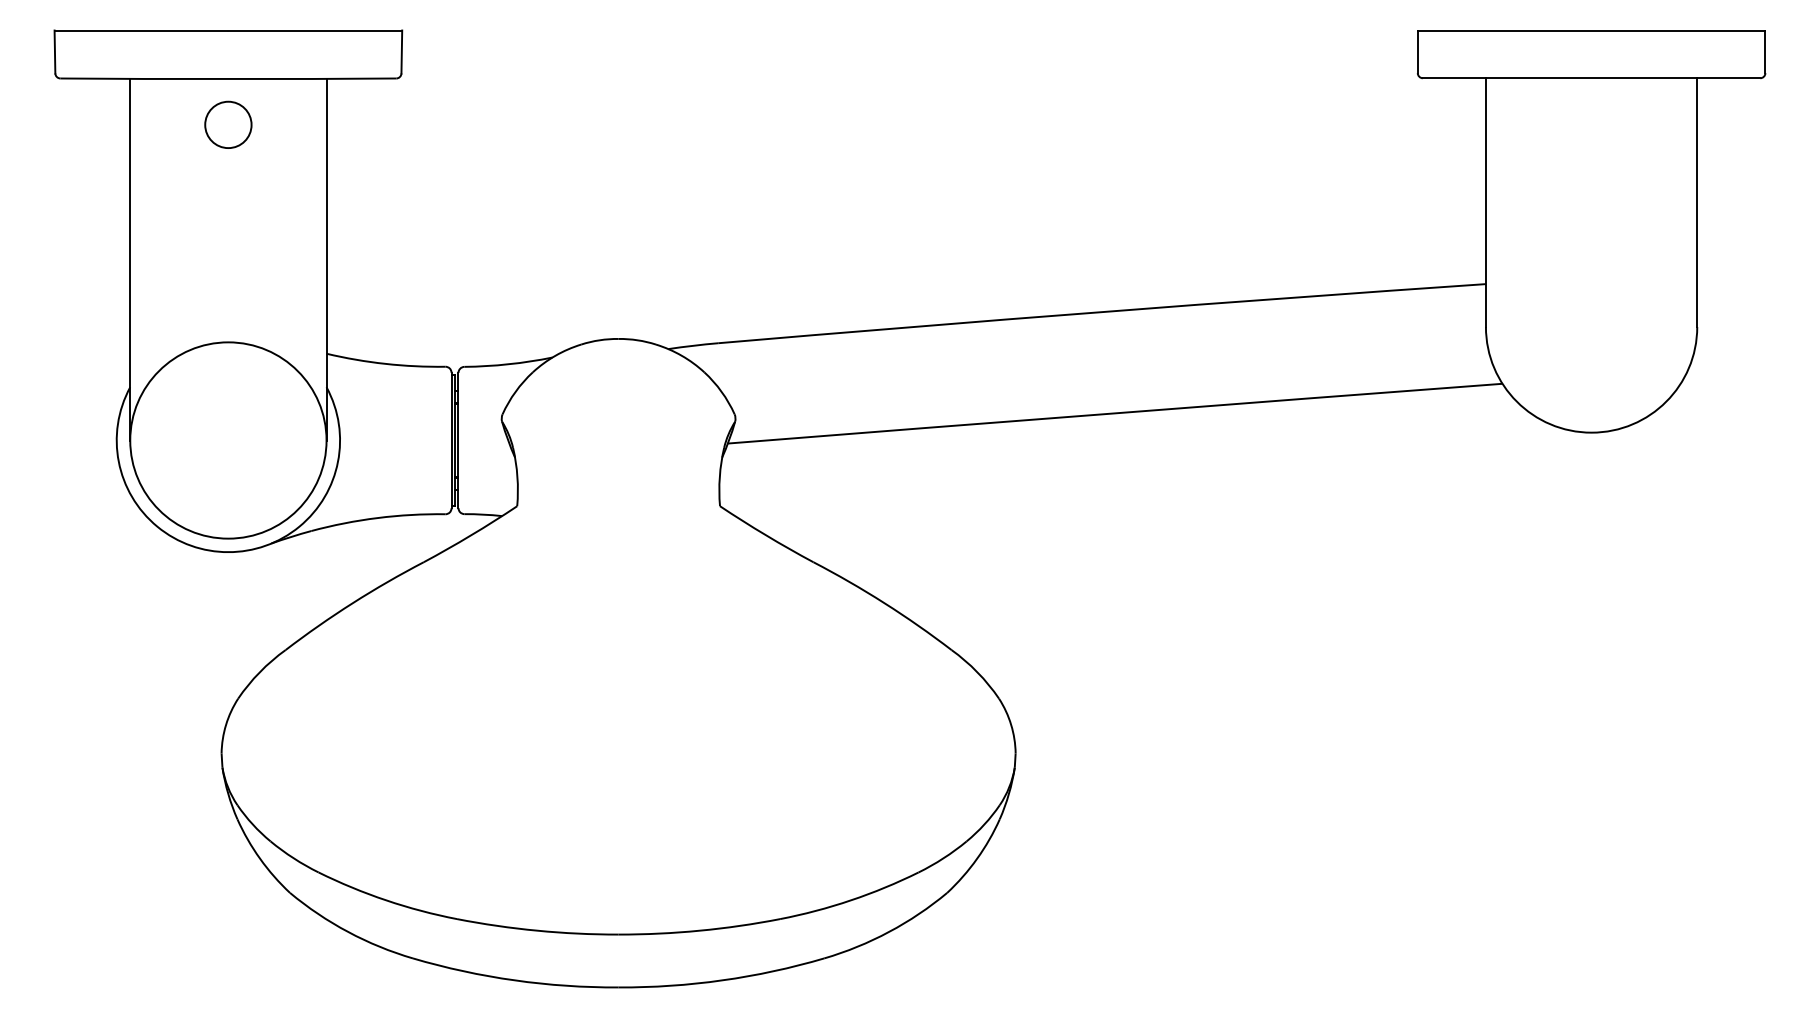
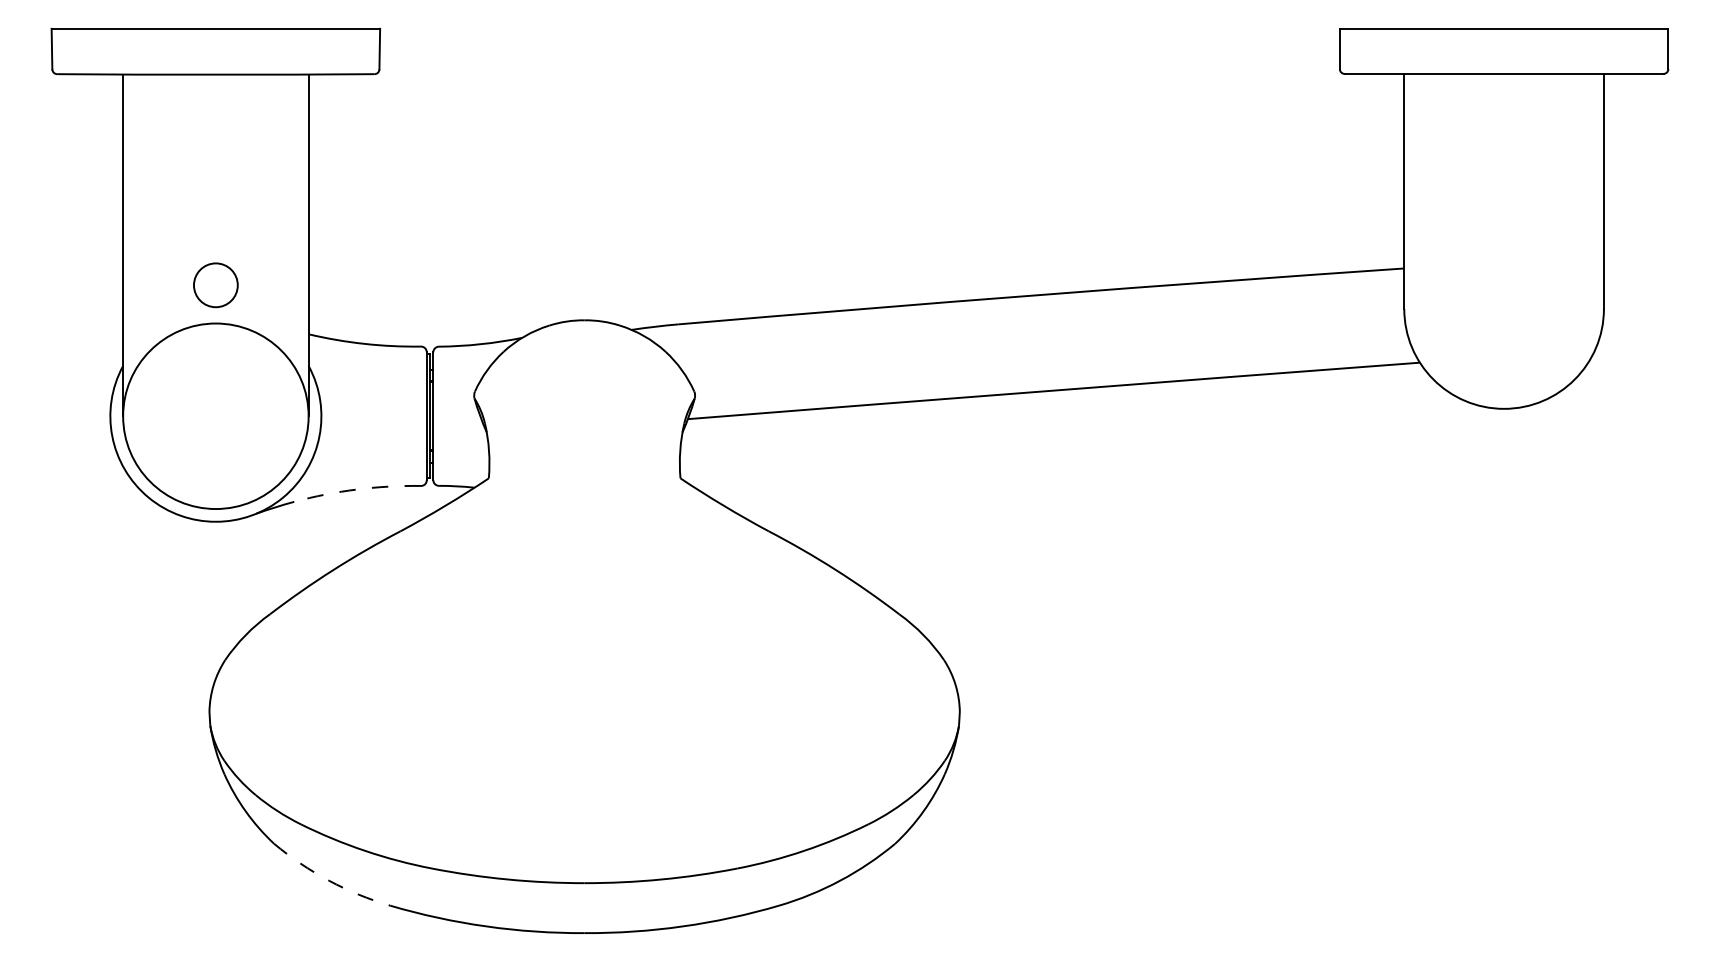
circle: (228, 124) -> (215, 284), moved
arc: (377, 518) -> (356, 489), solid -> dashed
arc: (348, 931) -> (329, 880), solid -> dashed

